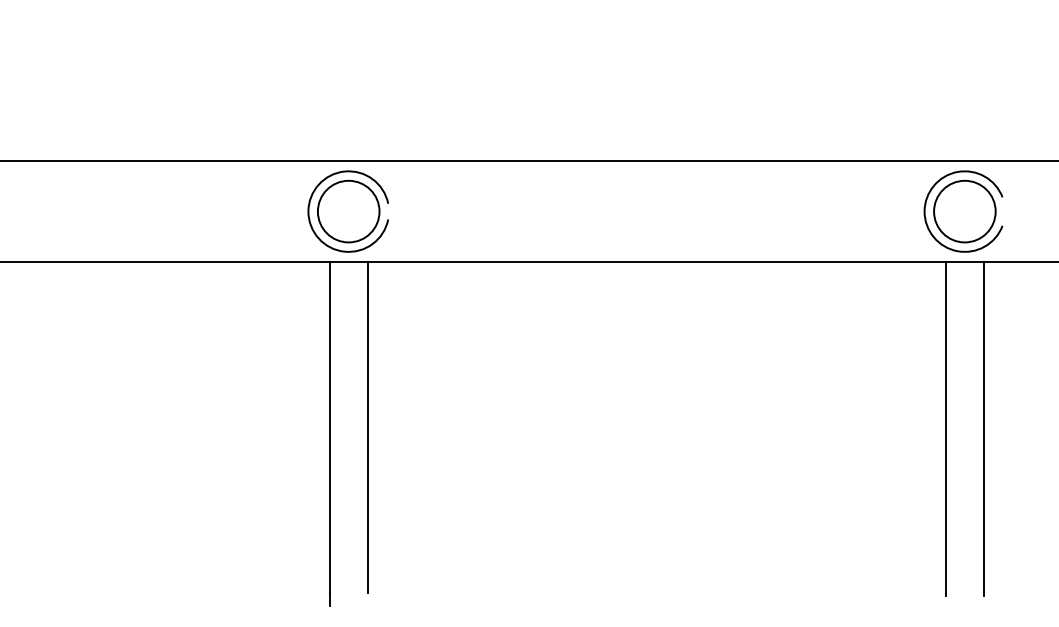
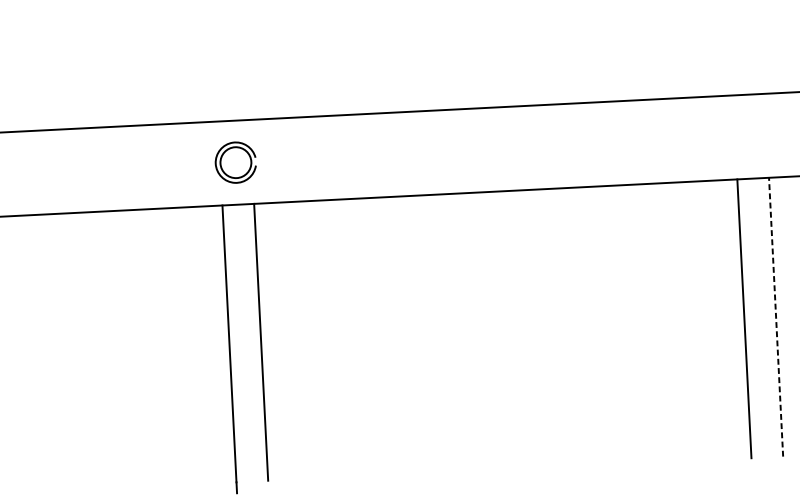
part: (347, 211) -> (235, 162), size x0.6
part: (963, 211) -> (749, 136), removed
line: (983, 428) -> (775, 317), solid -> dashed

